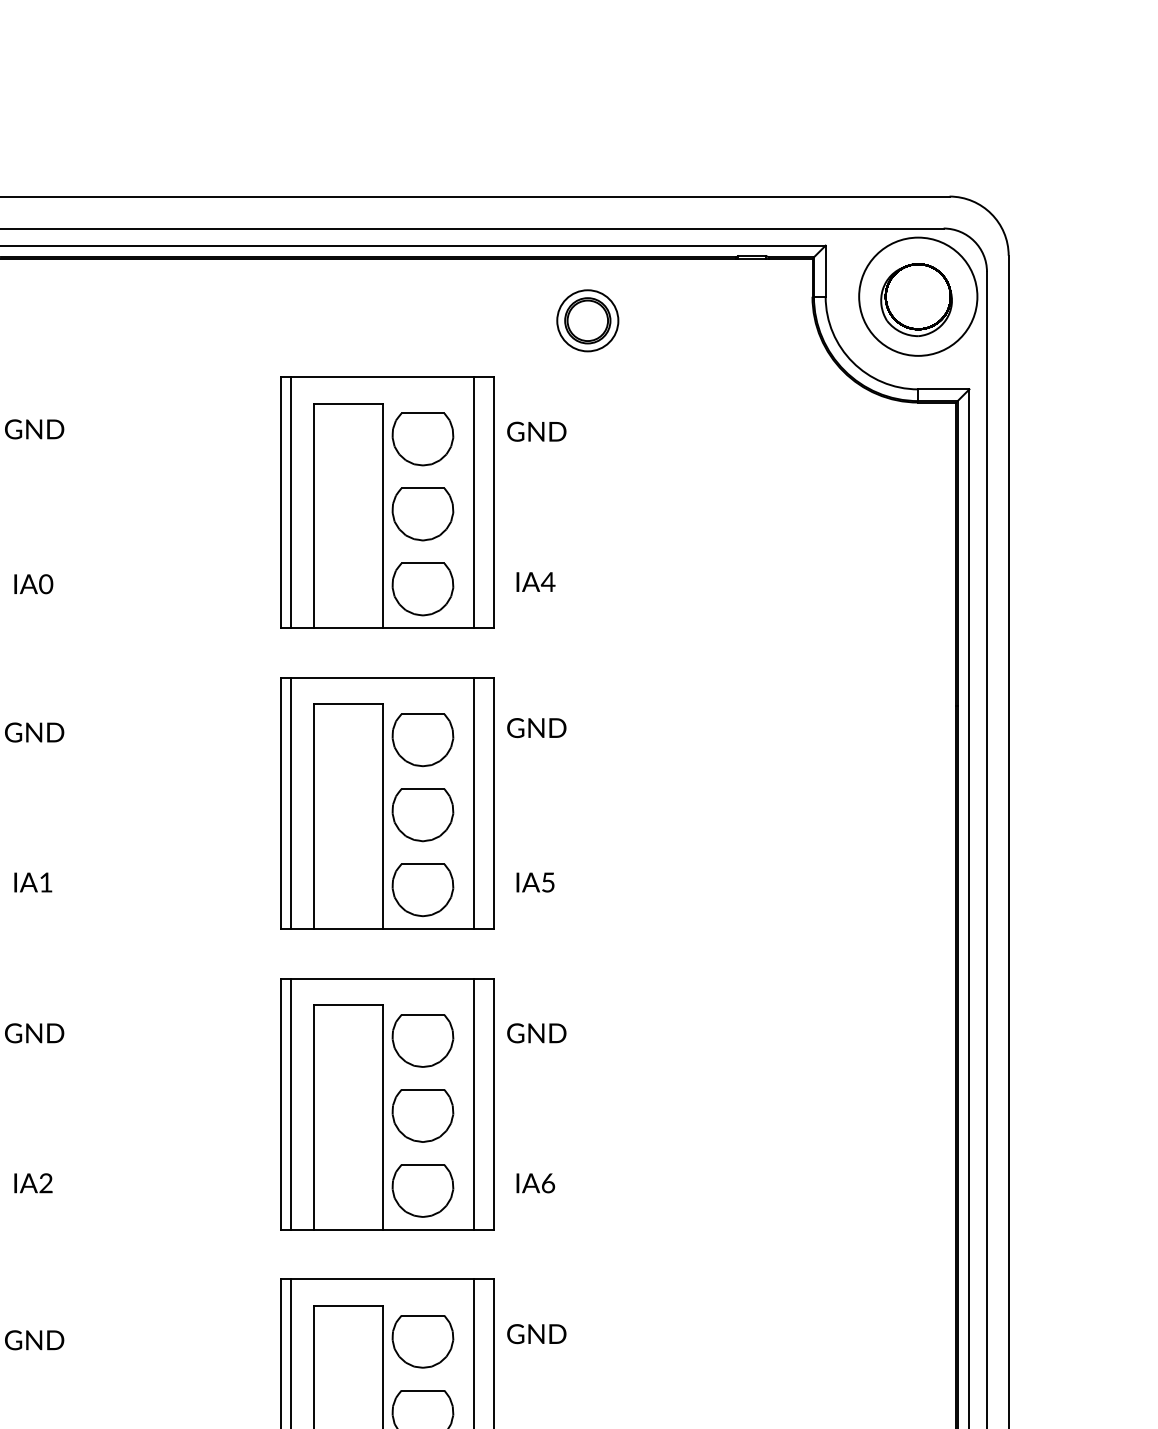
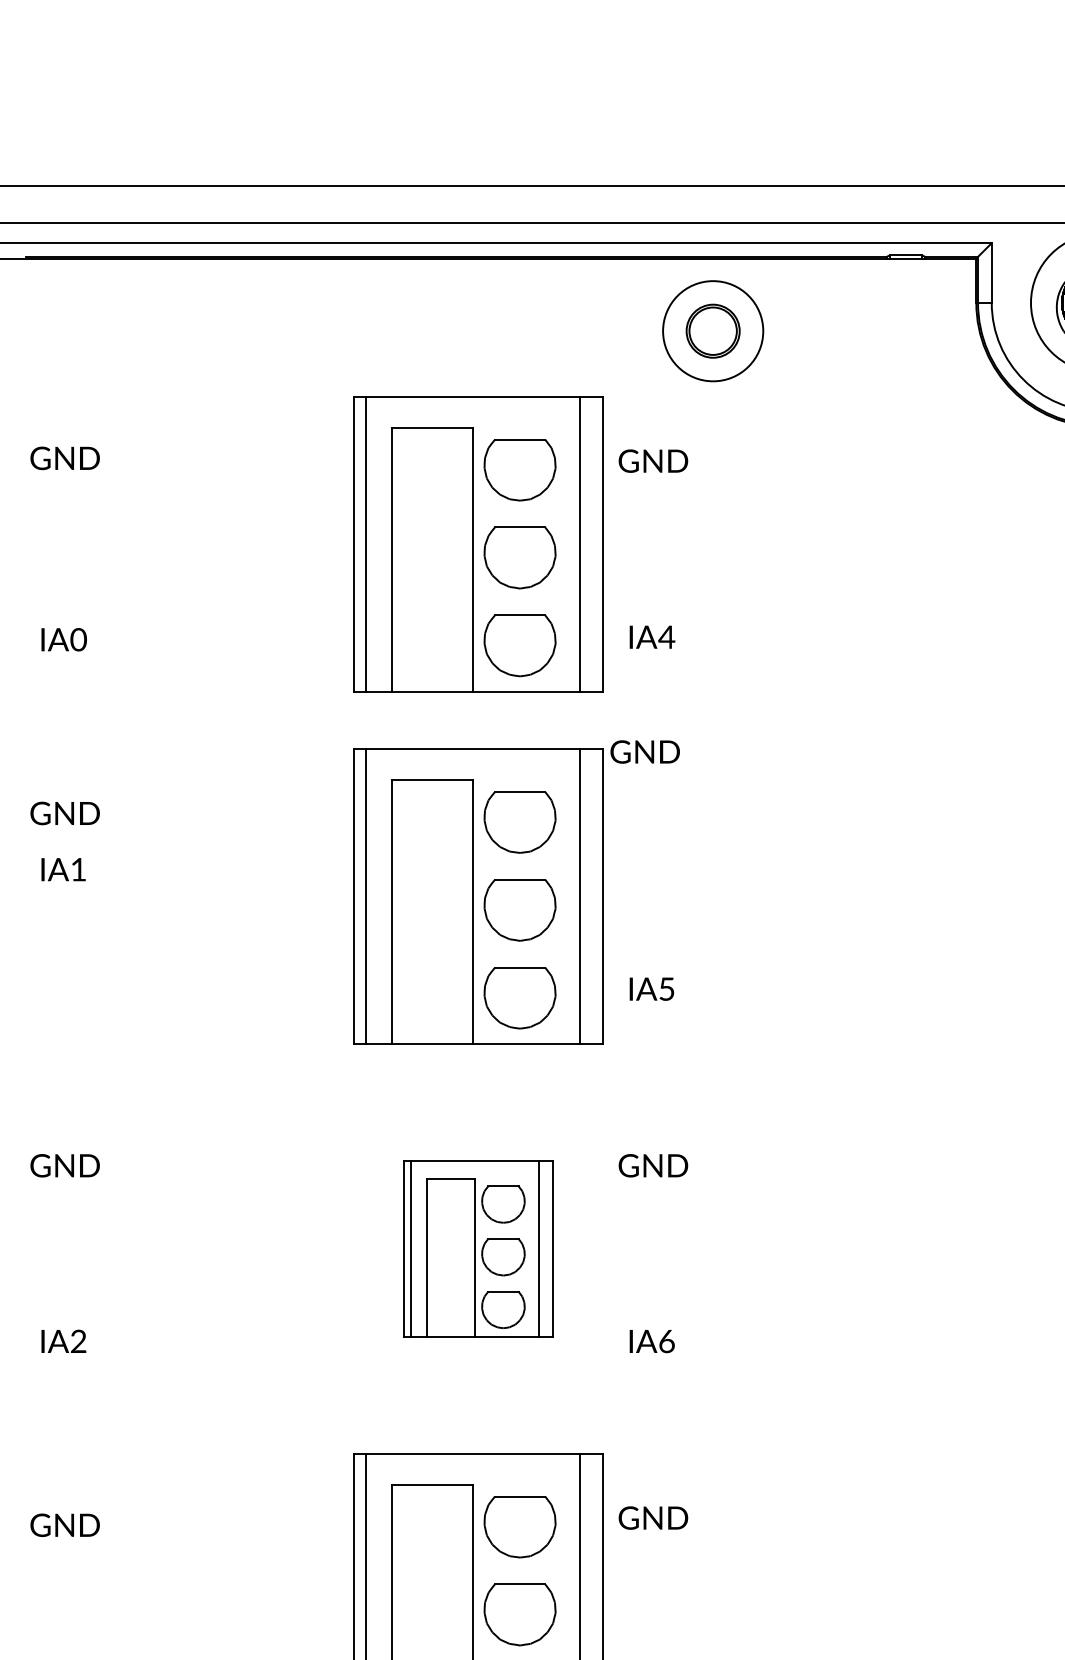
circle: (587, 320) -> (712, 330), size x1.4
text: (536, 728) -> (644, 752), moved
text: (33, 882) -> (63, 869), moved
part: (387, 1104) -> (478, 1249), size x0.6

